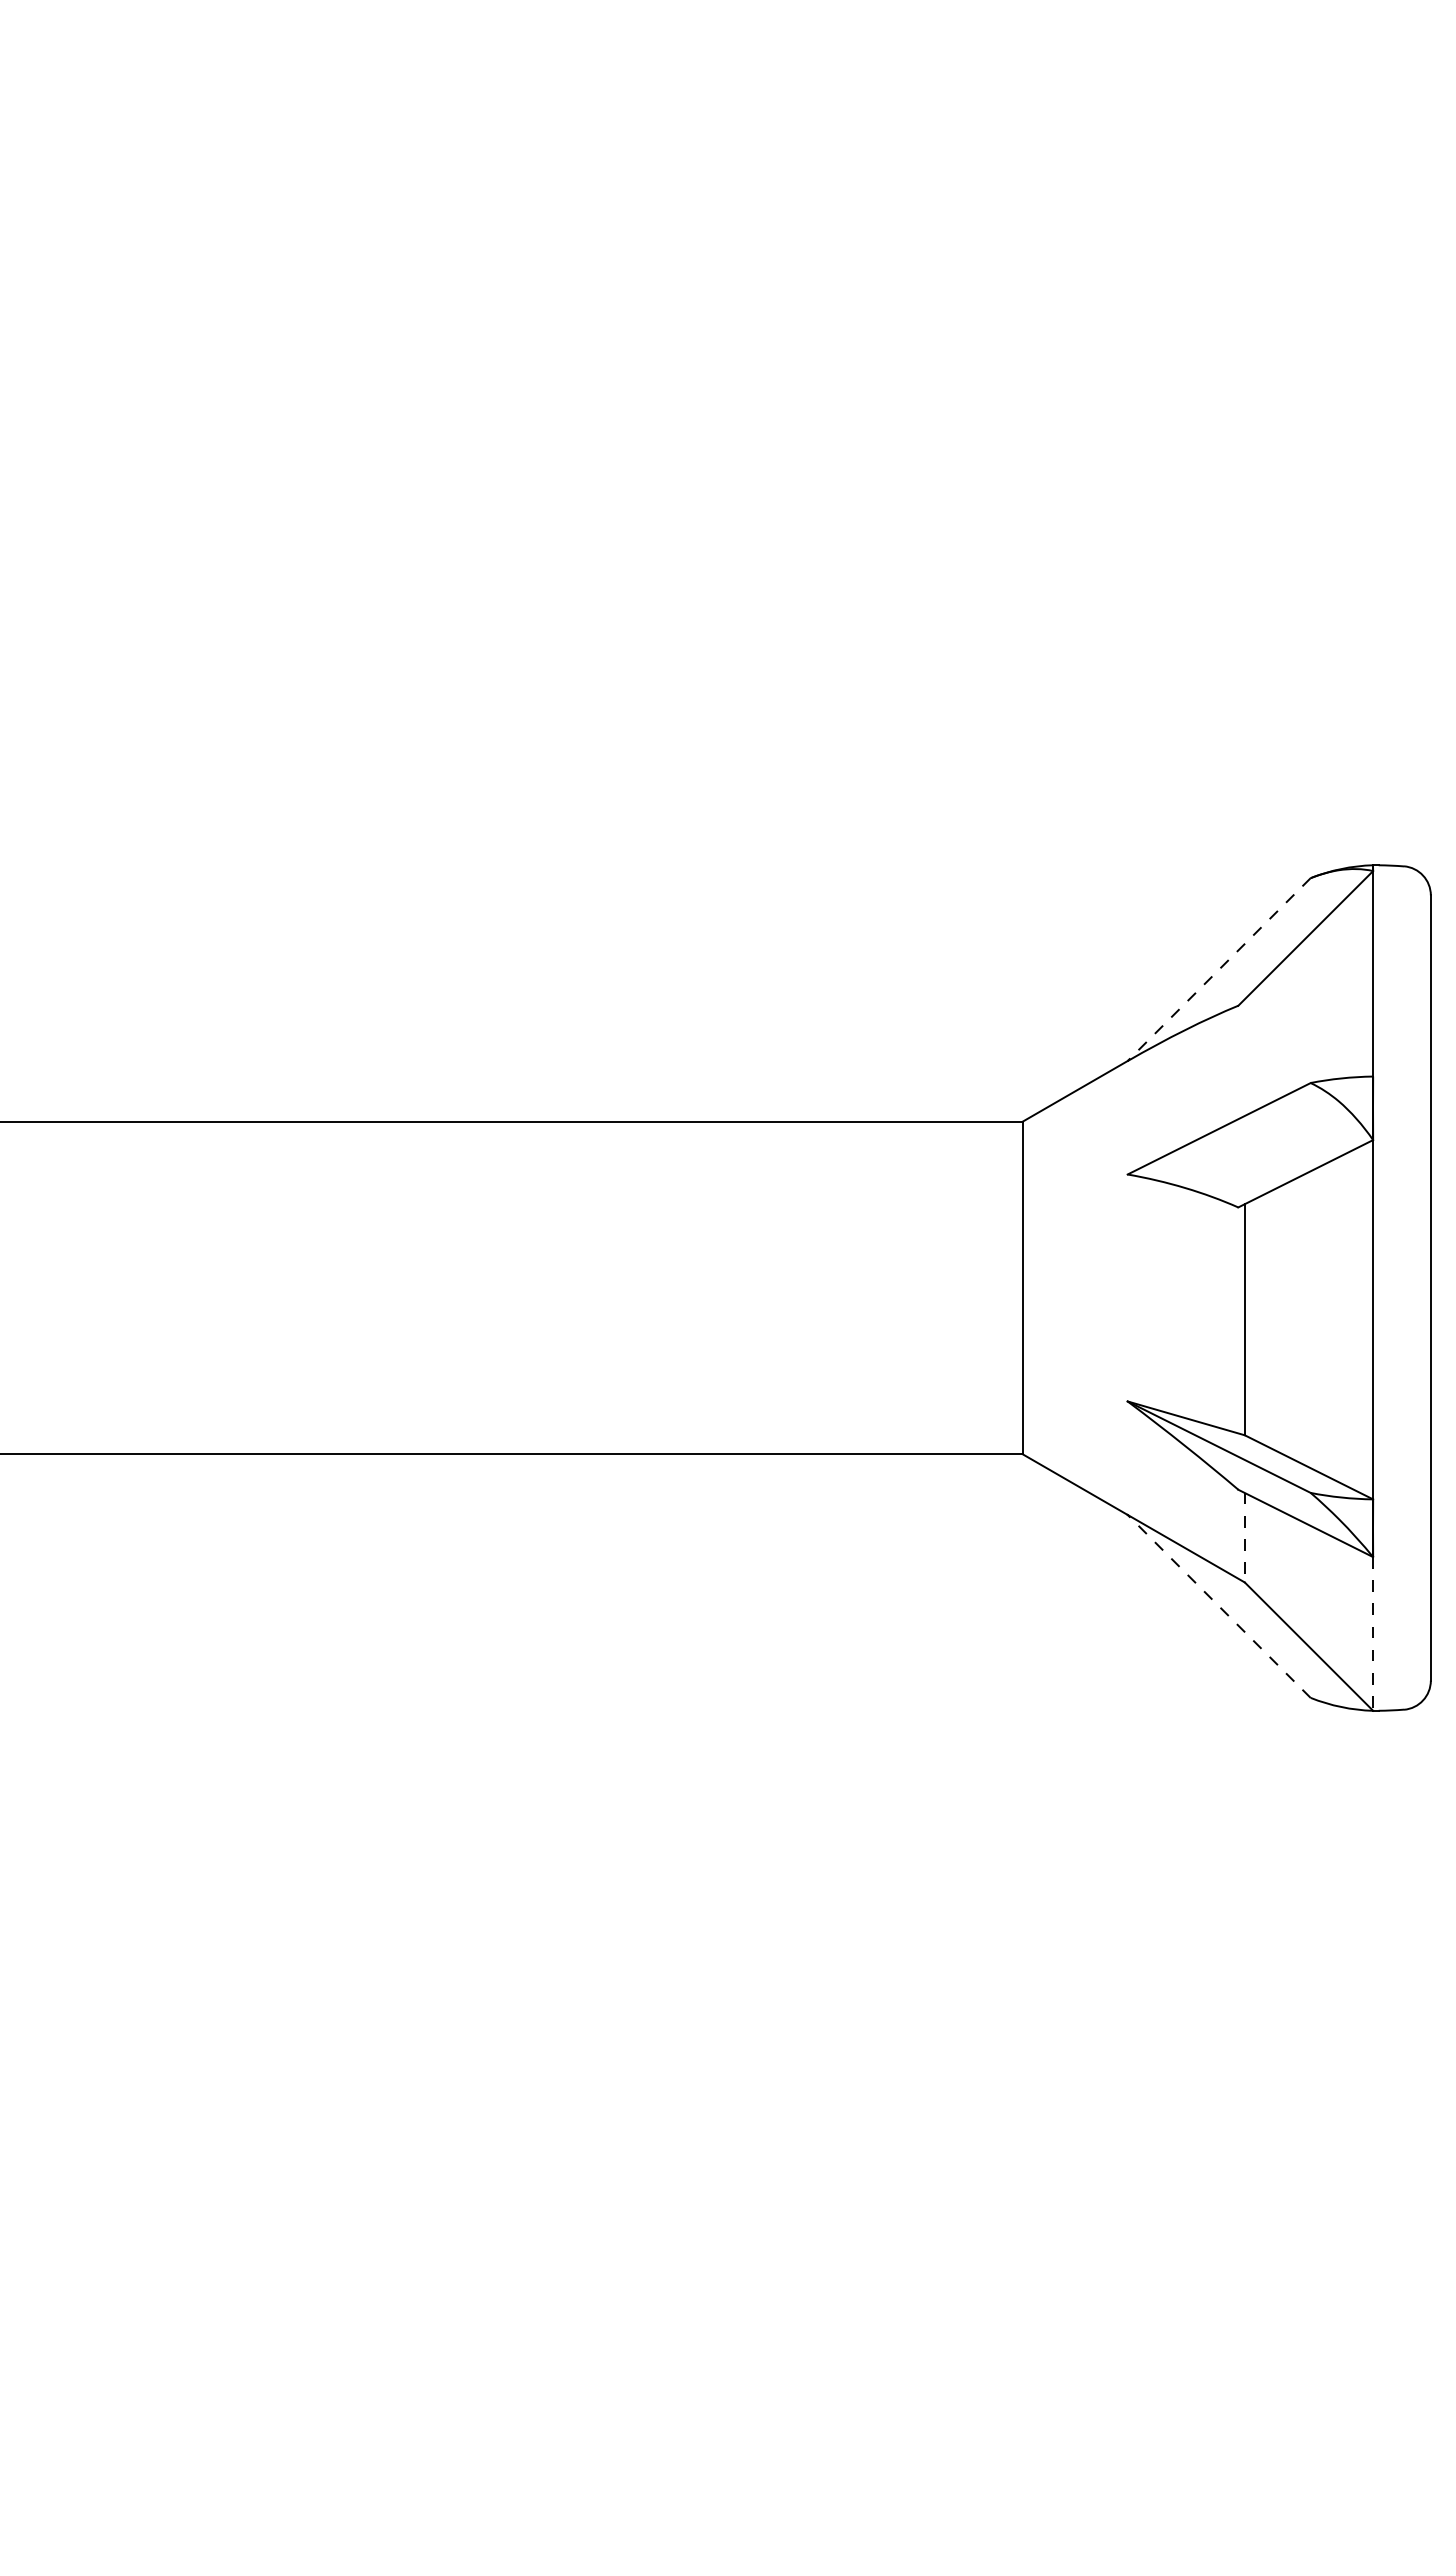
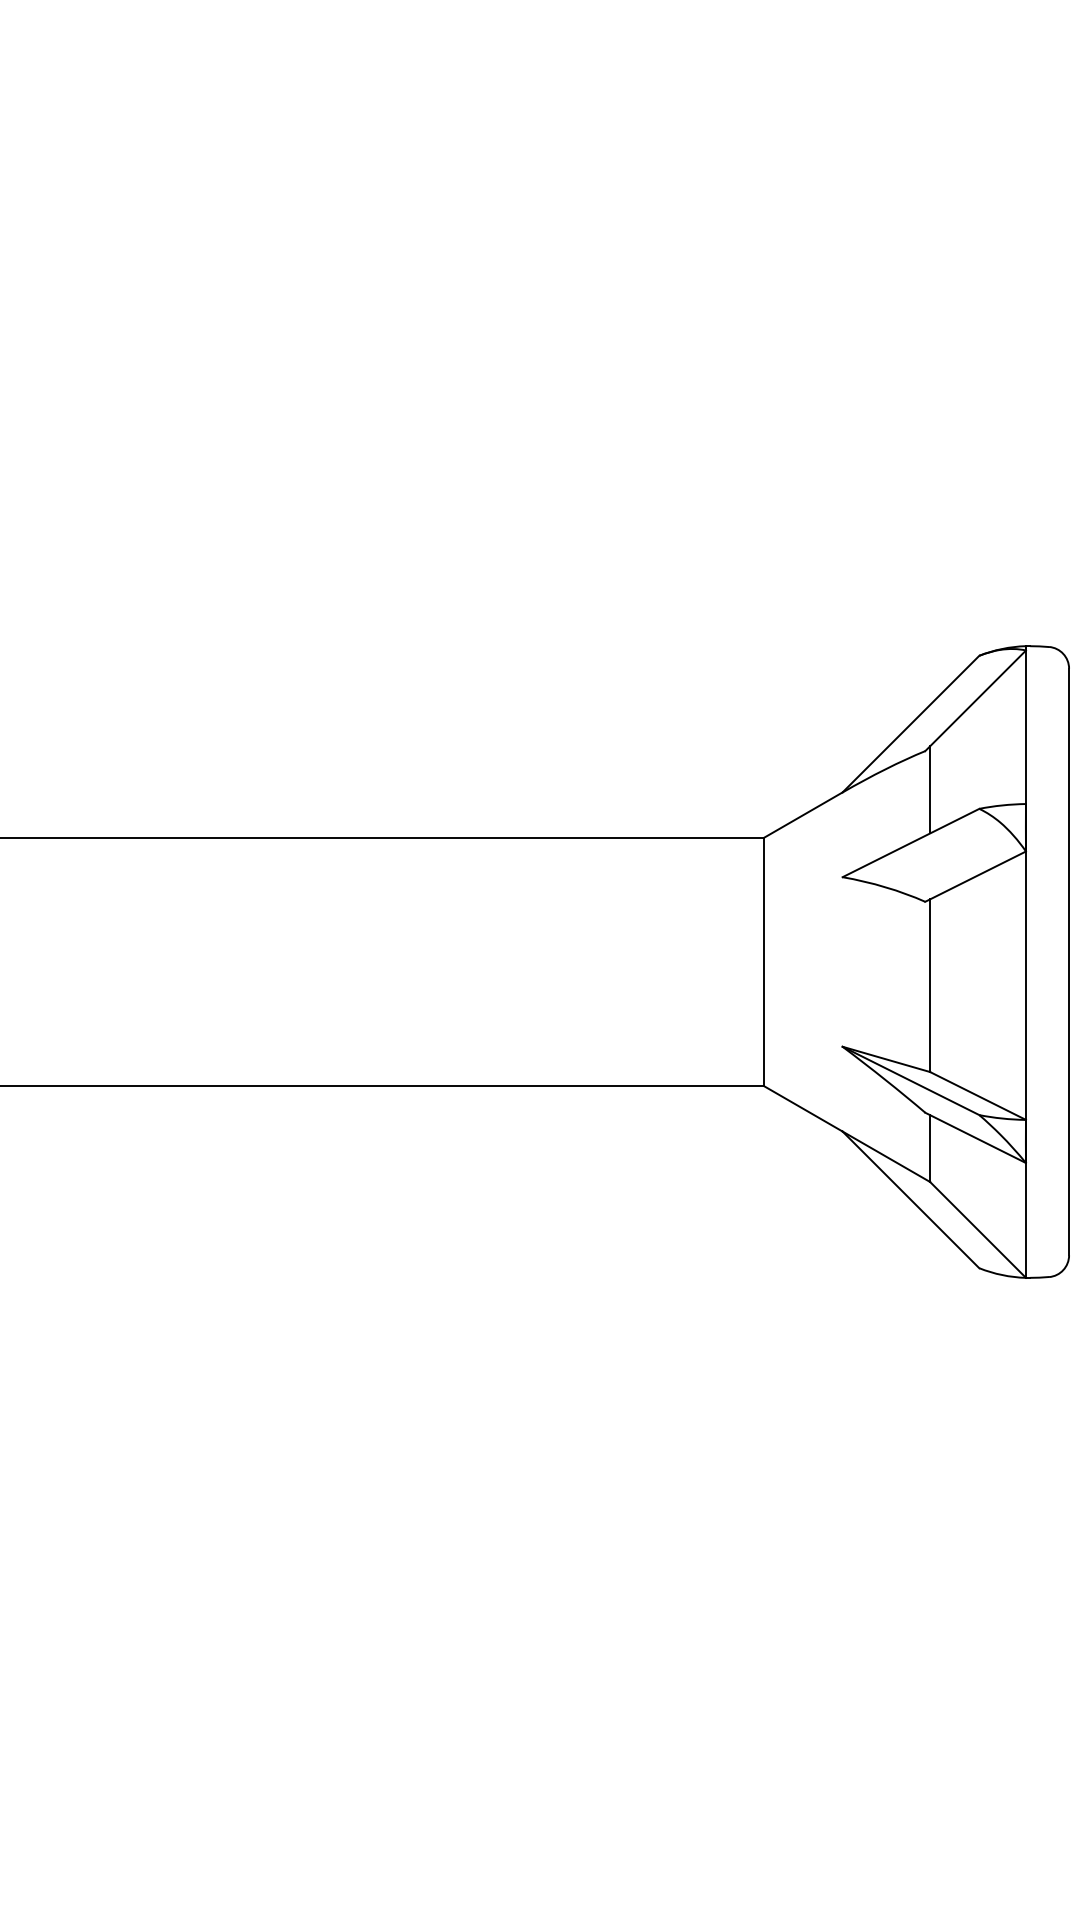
line: (1218, 969) -> (910, 724), dashed -> solid
line: (1244, 1057) -> (929, 789), added
line: (1244, 1537) -> (929, 1148), dashed -> solid
line: (1218, 1606) -> (910, 1199), dashed -> solid
line: (1373, 1633) -> (1026, 1220), dashed -> solid

